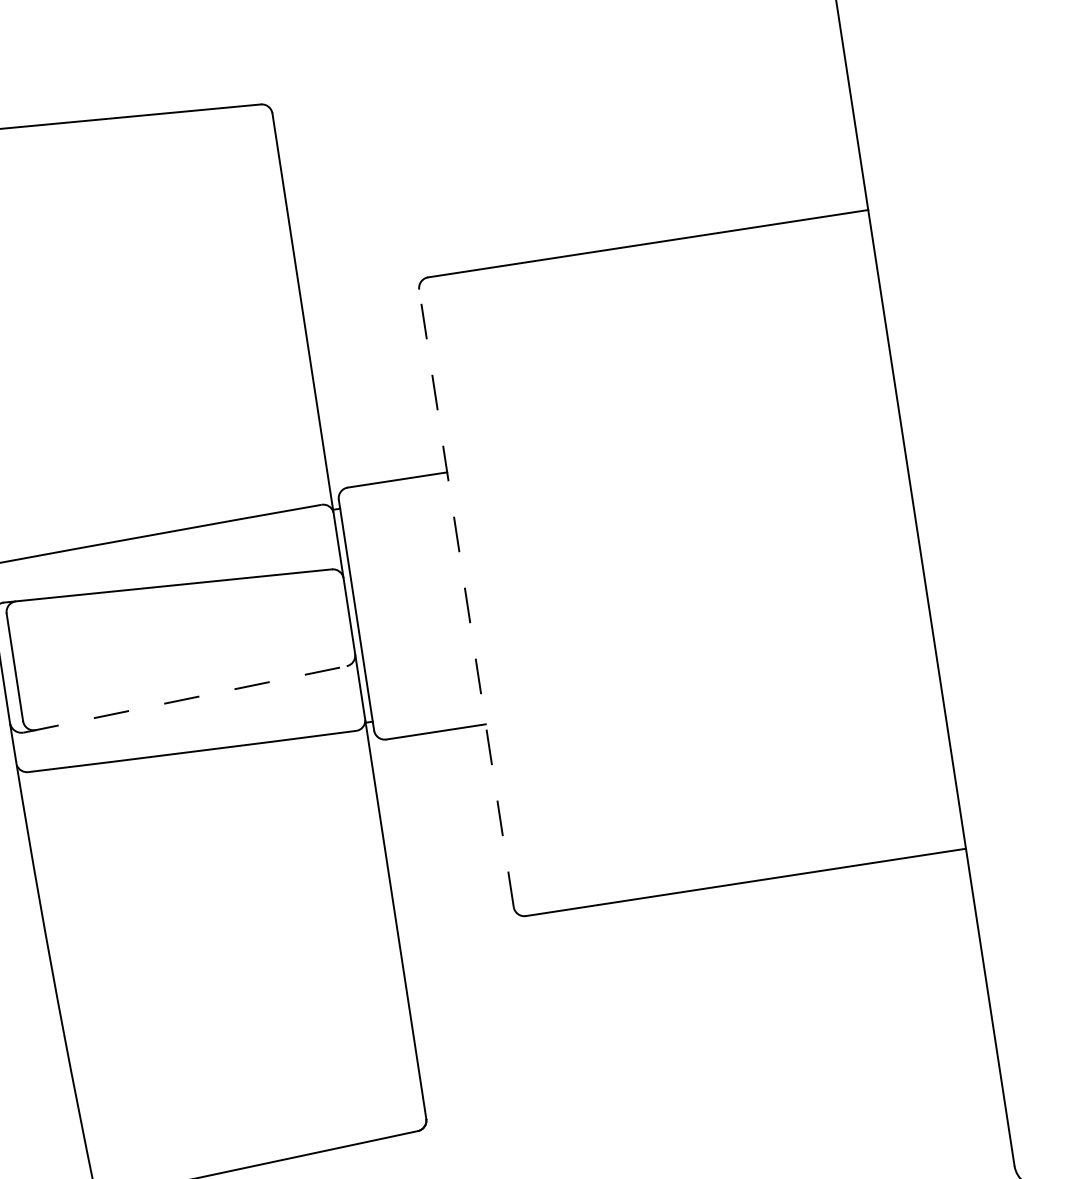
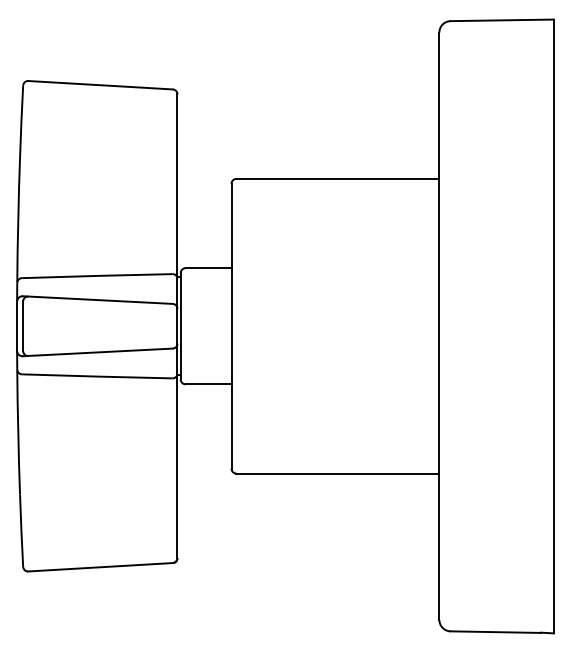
line: (466, 596) -> (231, 325), dashed -> solid
line: (186, 699) -> (98, 352), dashed -> solid

